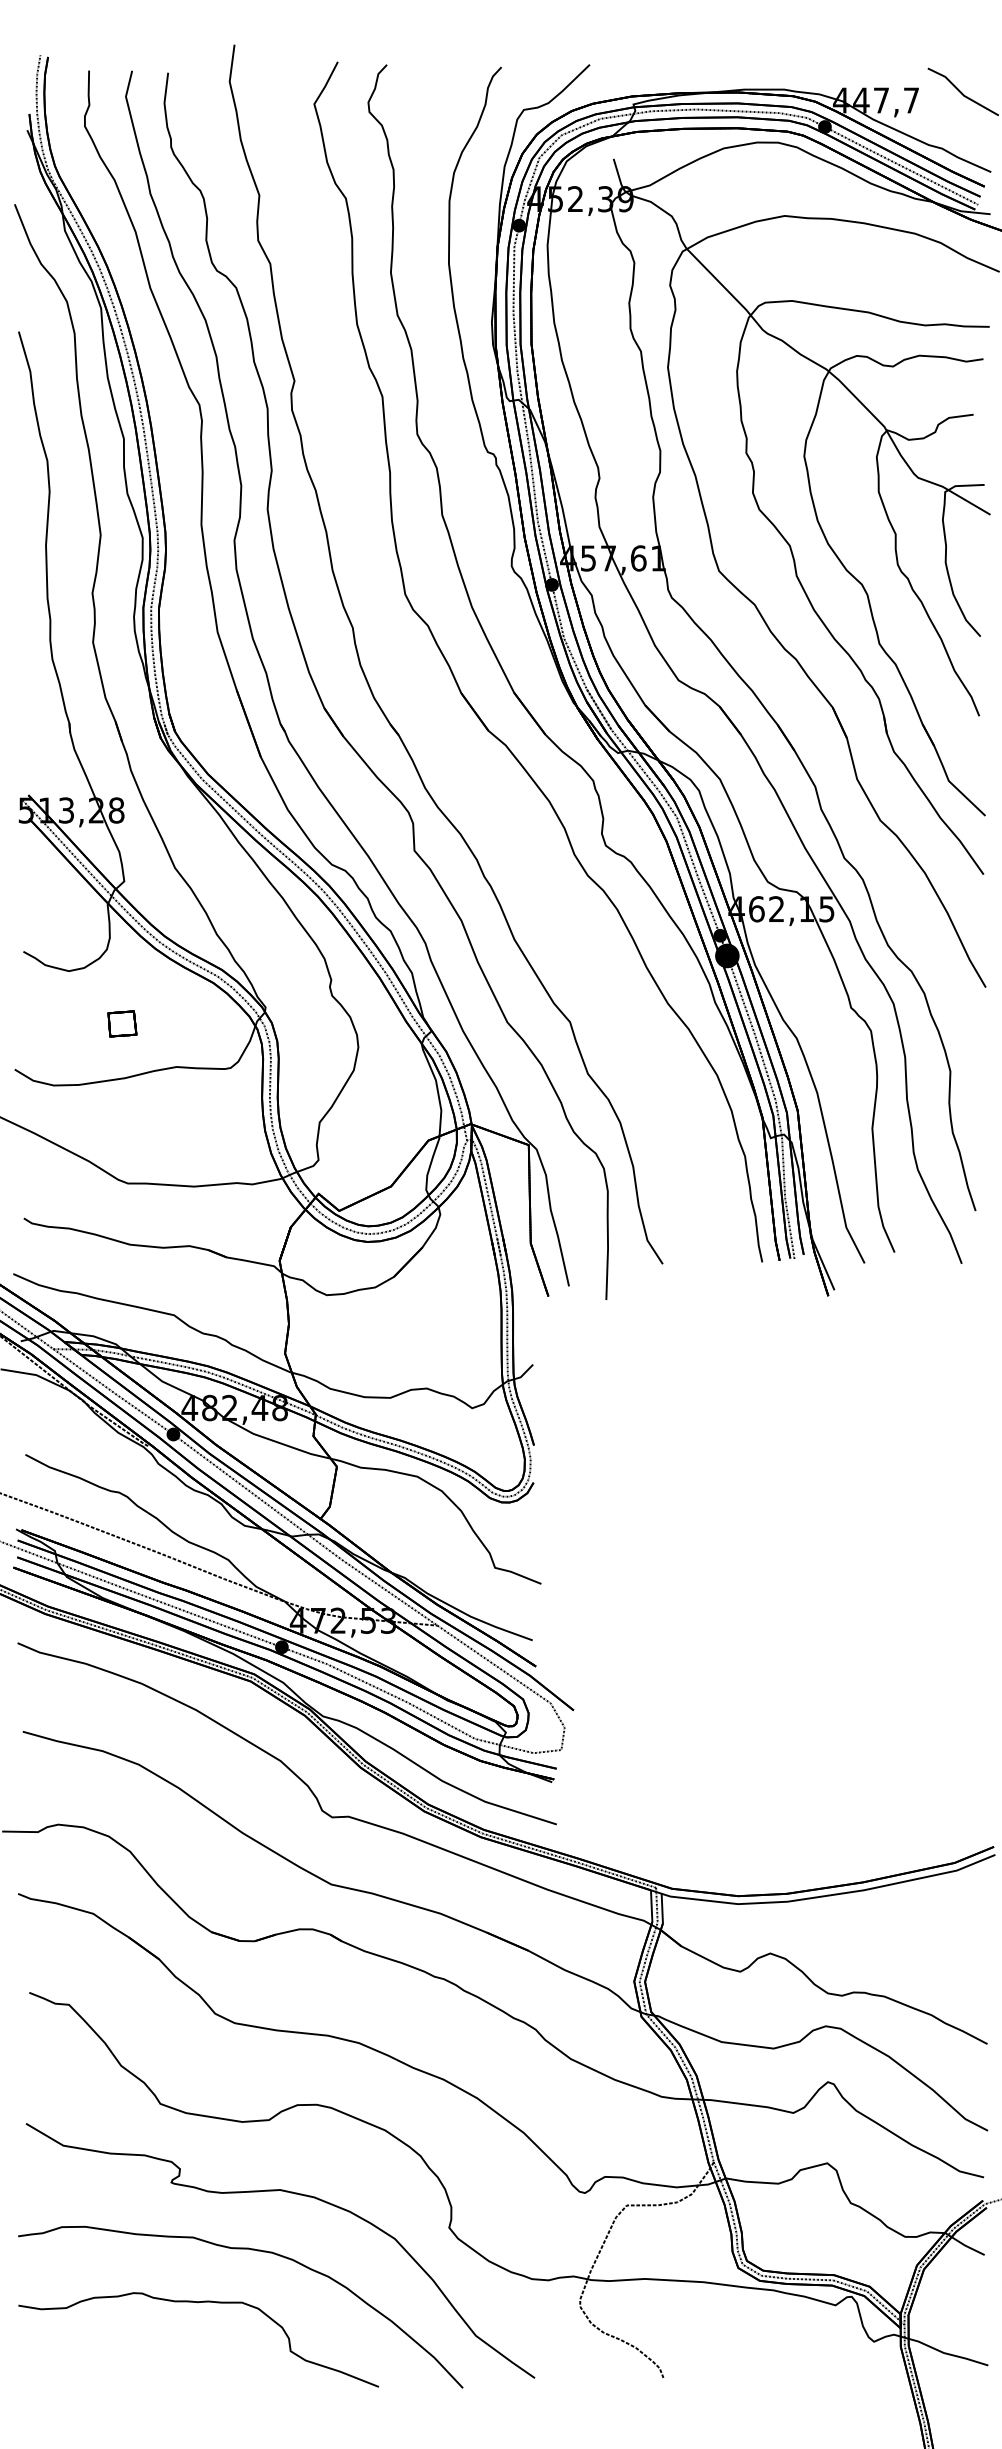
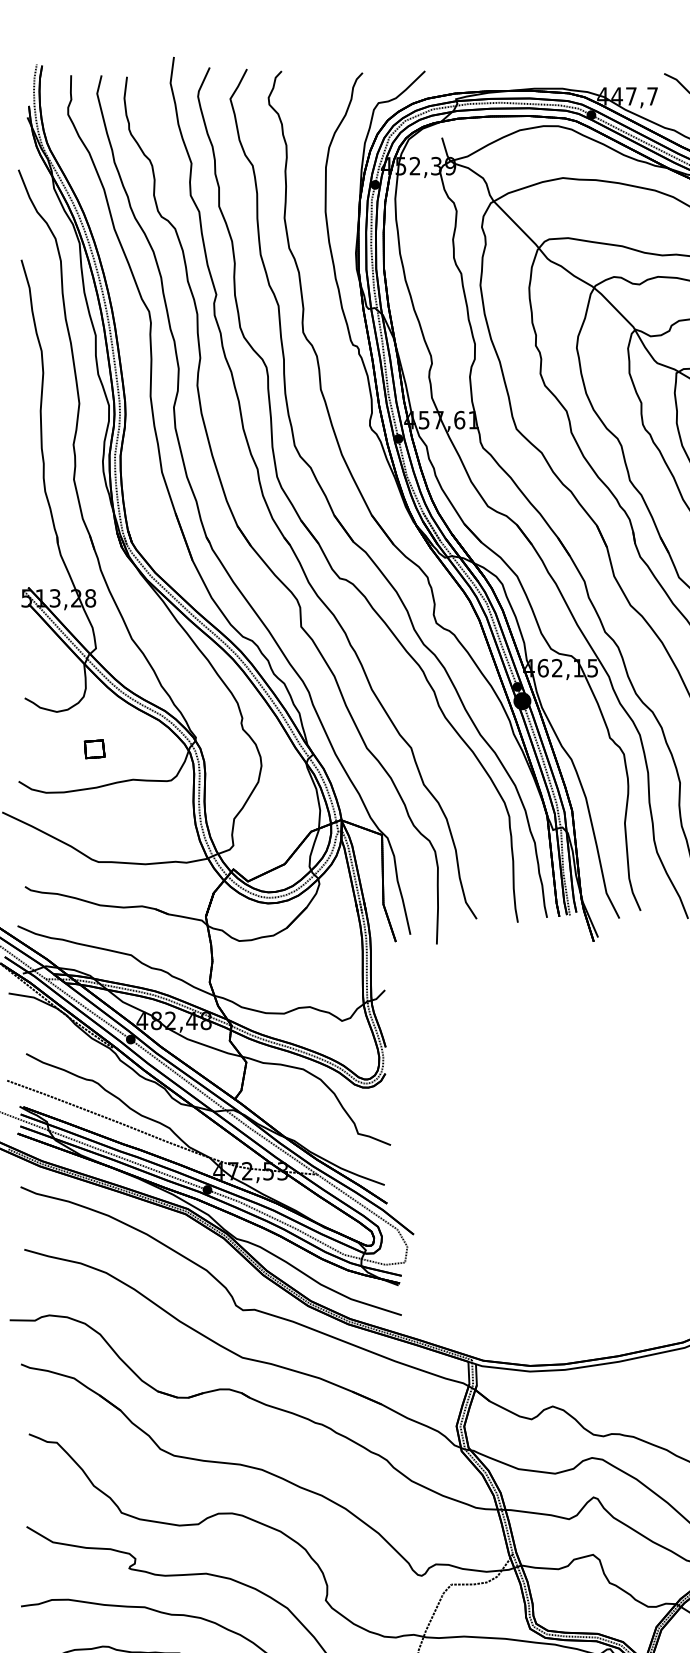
part: (427, 715) -> (310, 531), added

